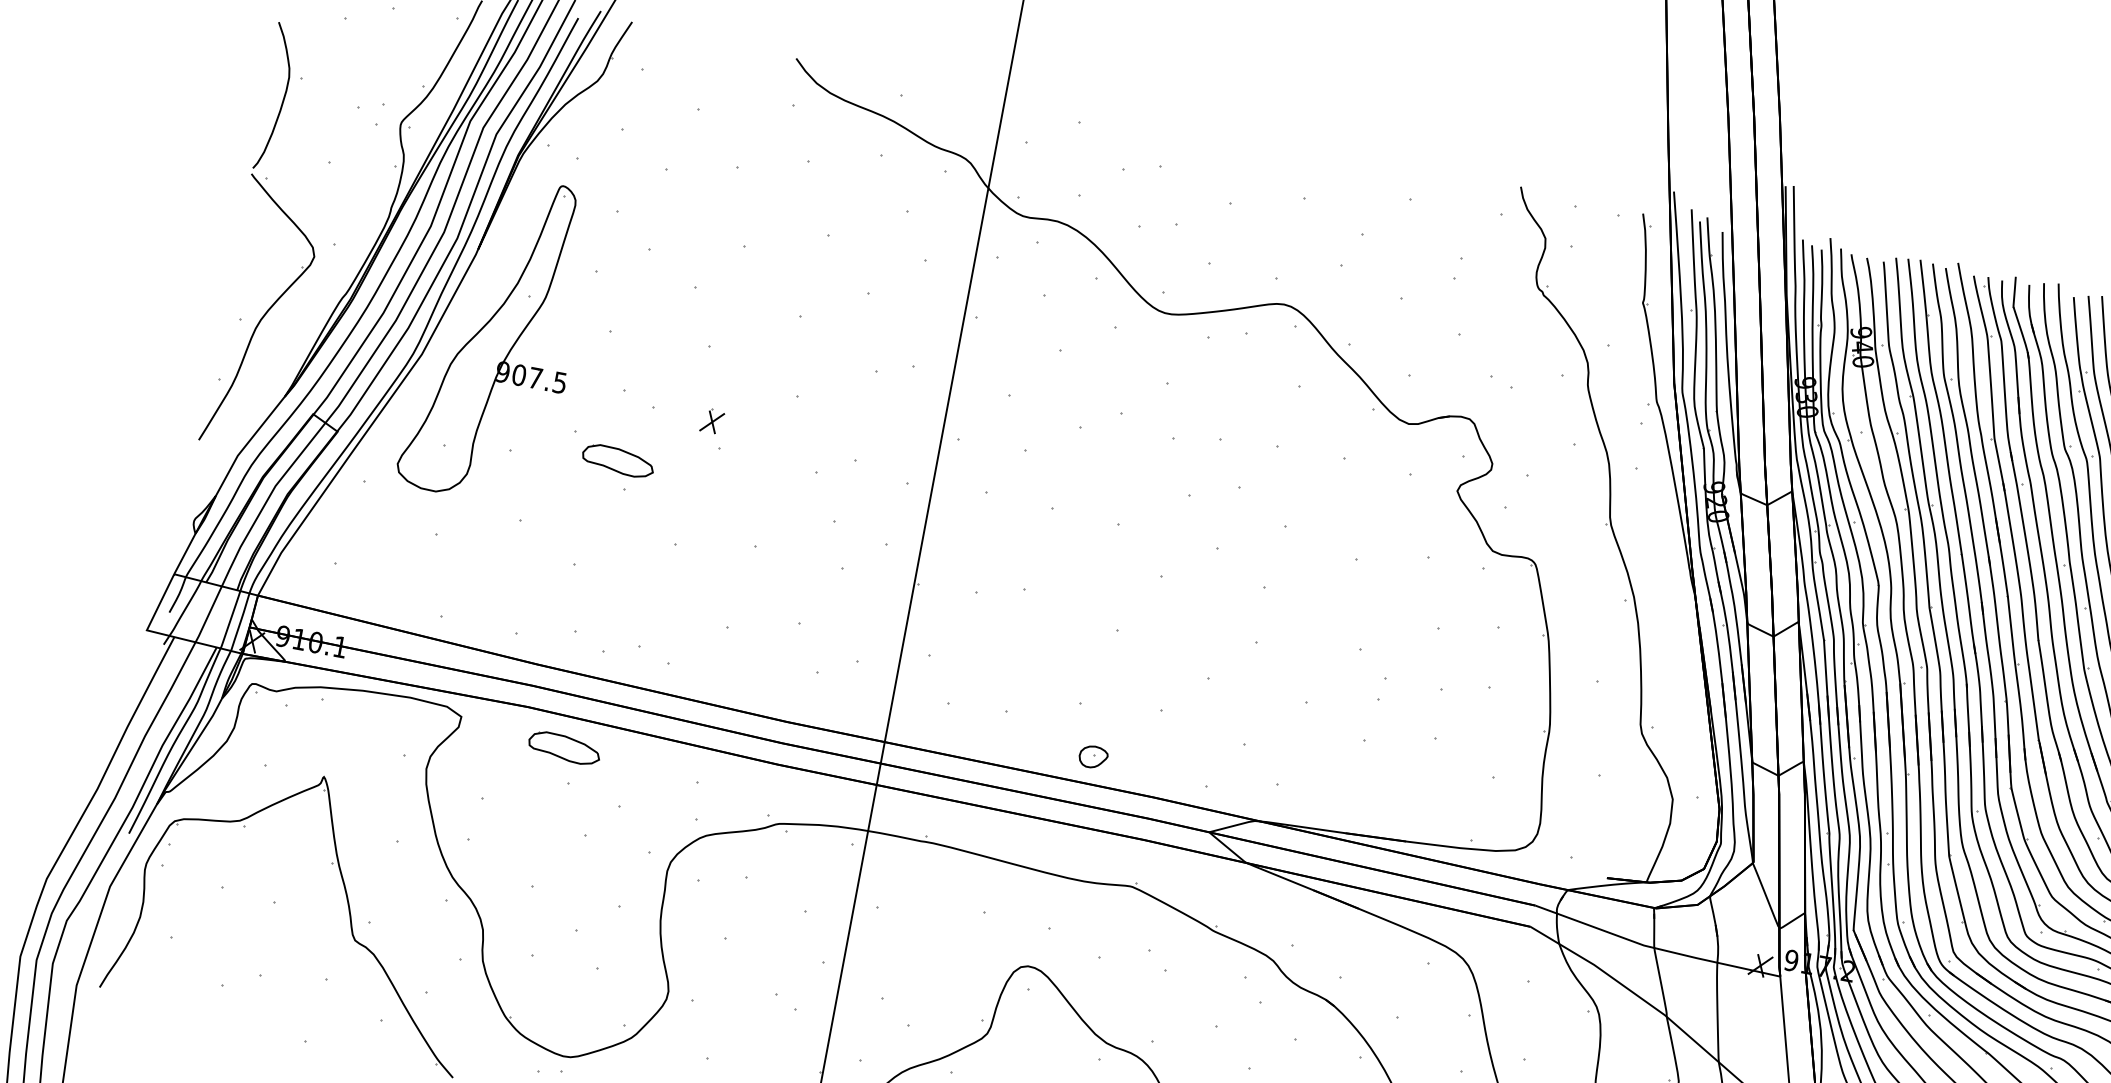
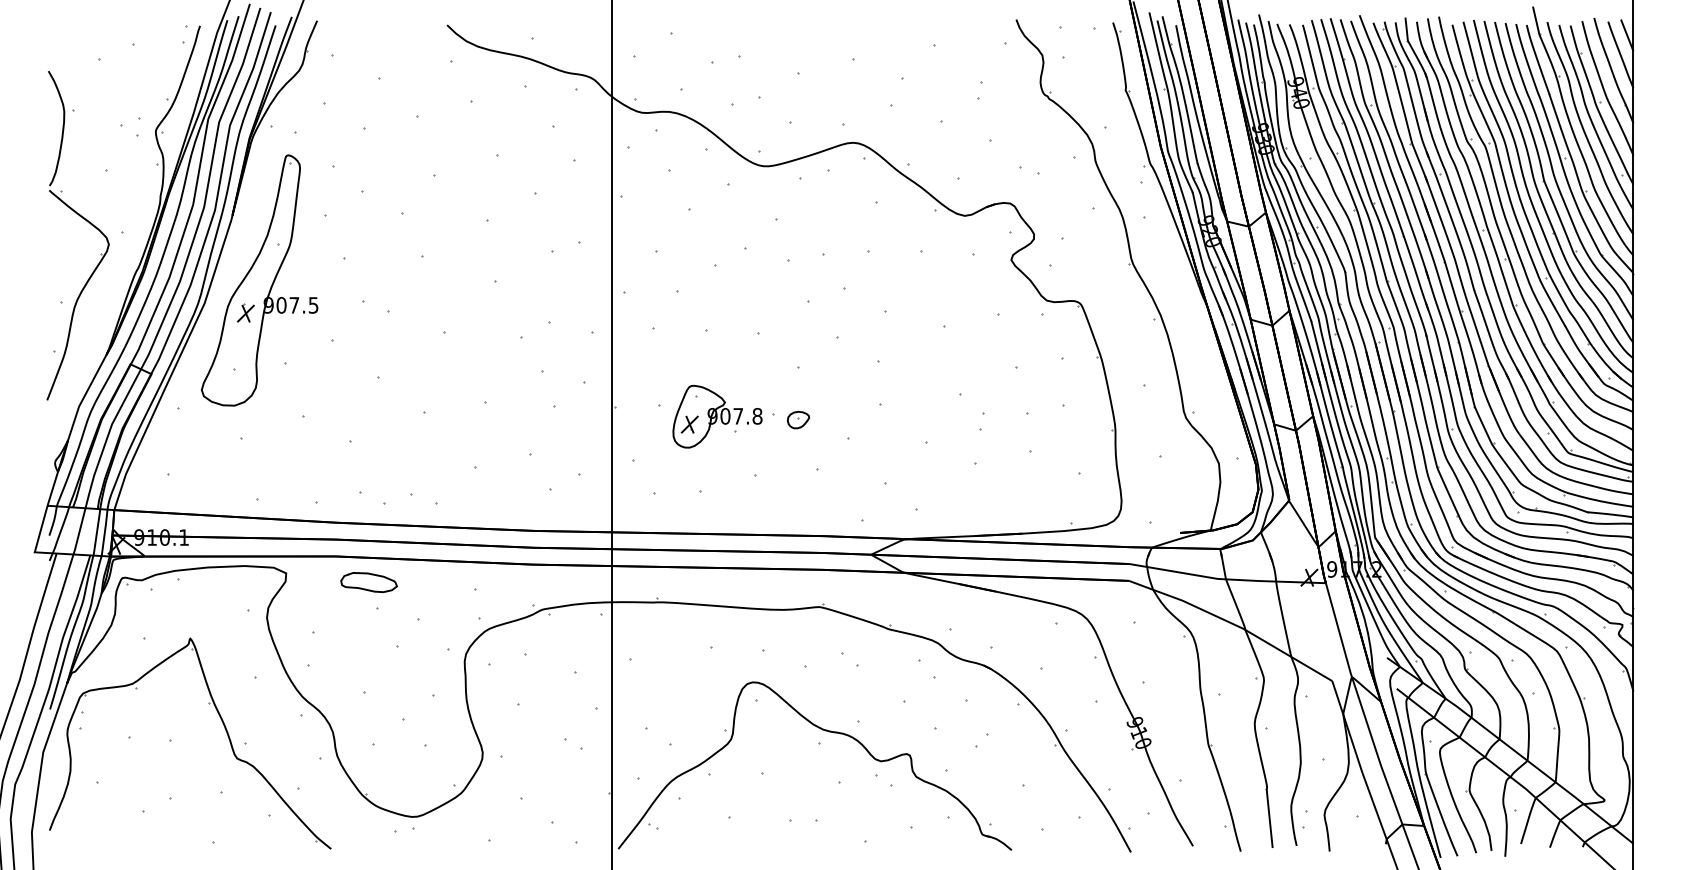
part: (711, 420) -> (245, 312), moved
part: (617, 460) -> (368, 356), removed
part: (1046, 620) -> (717, 416), added
part: (1093, 756) -> (798, 419), moved

